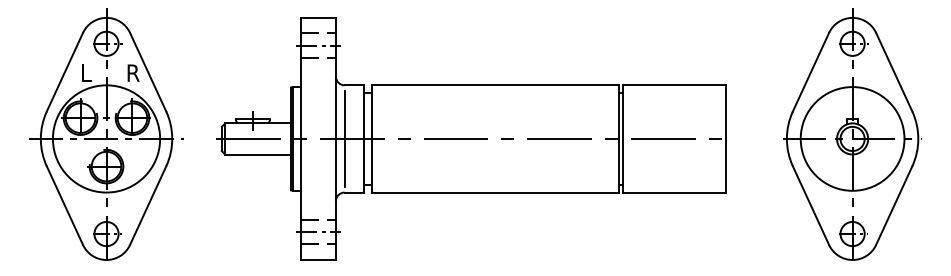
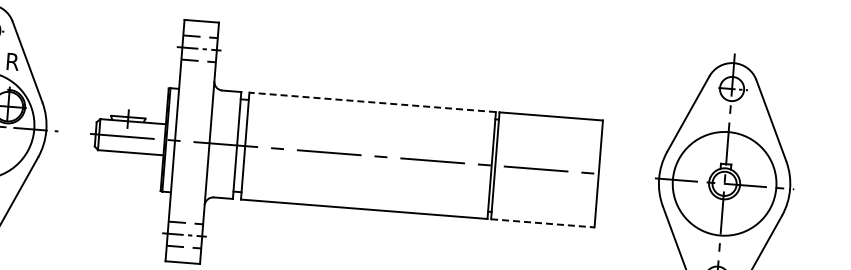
line: (495, 85) -> (372, 102), solid -> dashed
line: (344, 138) -> (218, 143), removed
line: (674, 192) -> (542, 223), solid -> dashed

